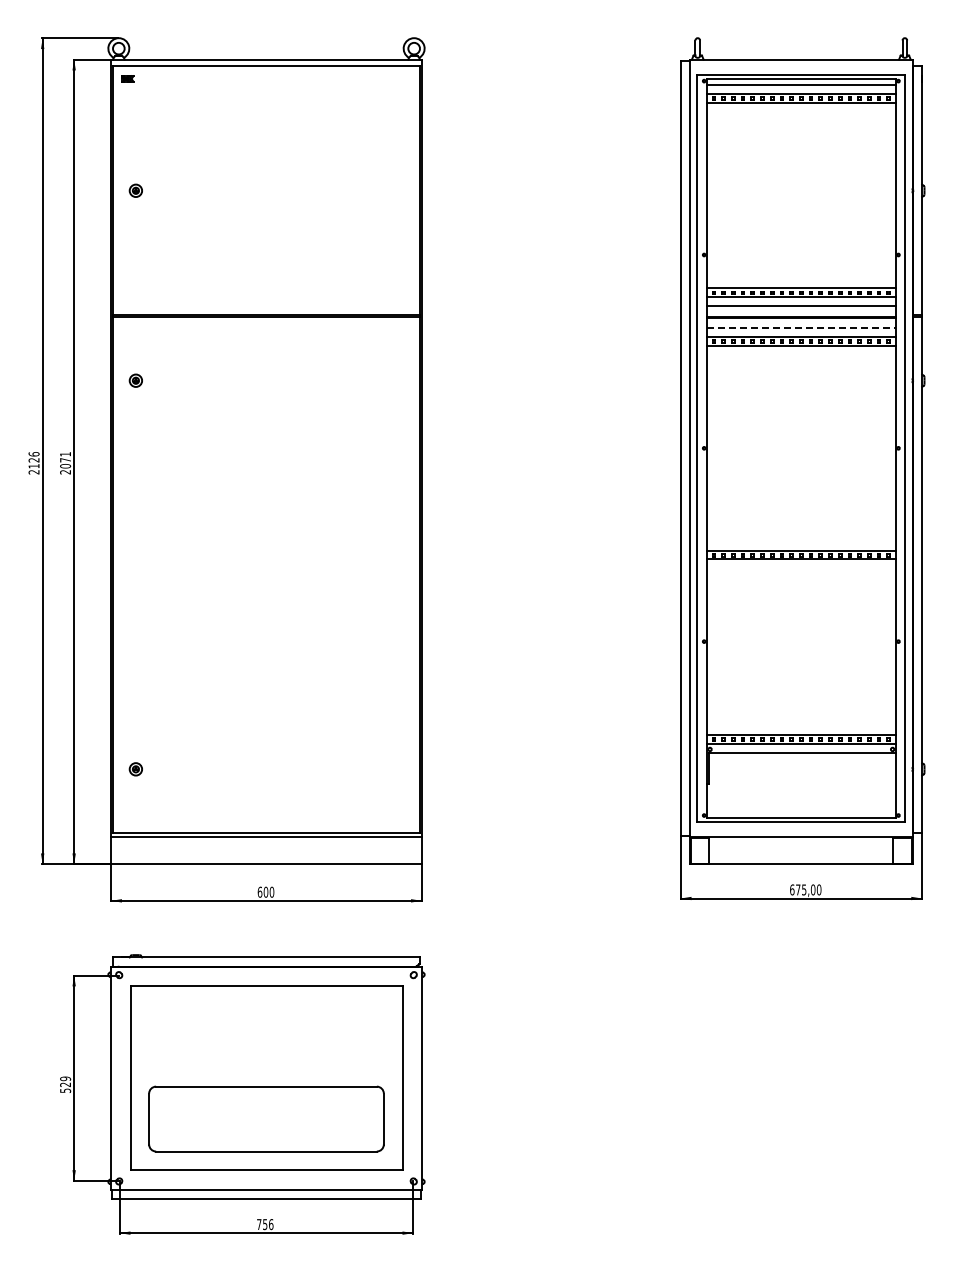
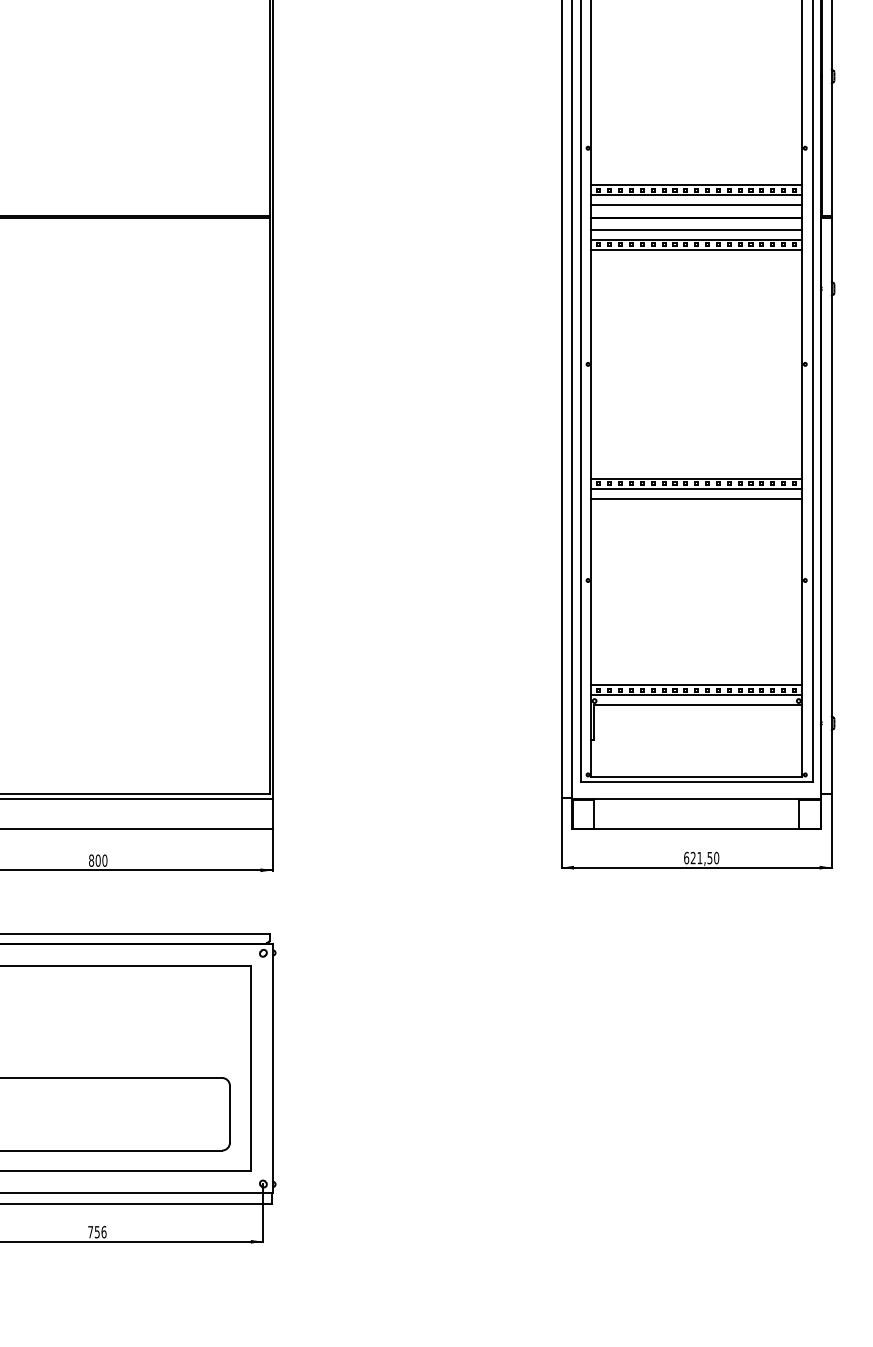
line: (801, 328) -> (696, 230), dashed -> solid
line: (801, 568) -> (696, 498), added
text: (805, 889) -> (701, 857), 675,00 -> 621,50
text: (259, 891) -> (90, 859), 600 -> 800

